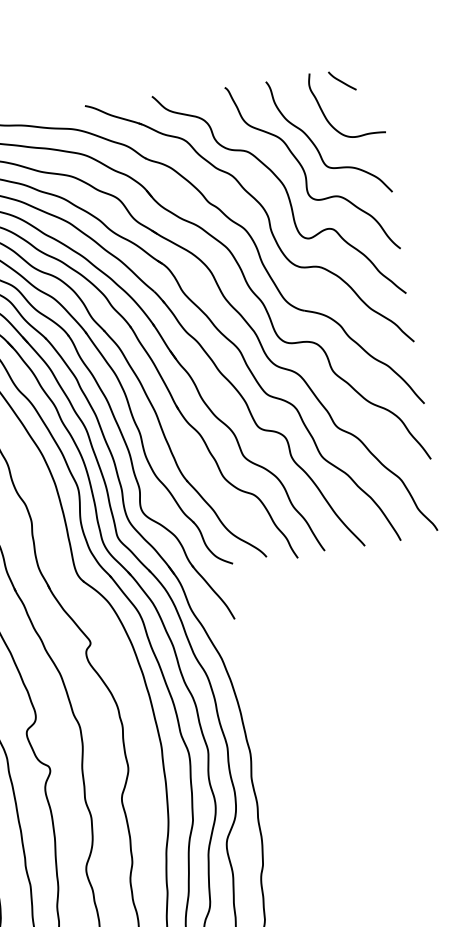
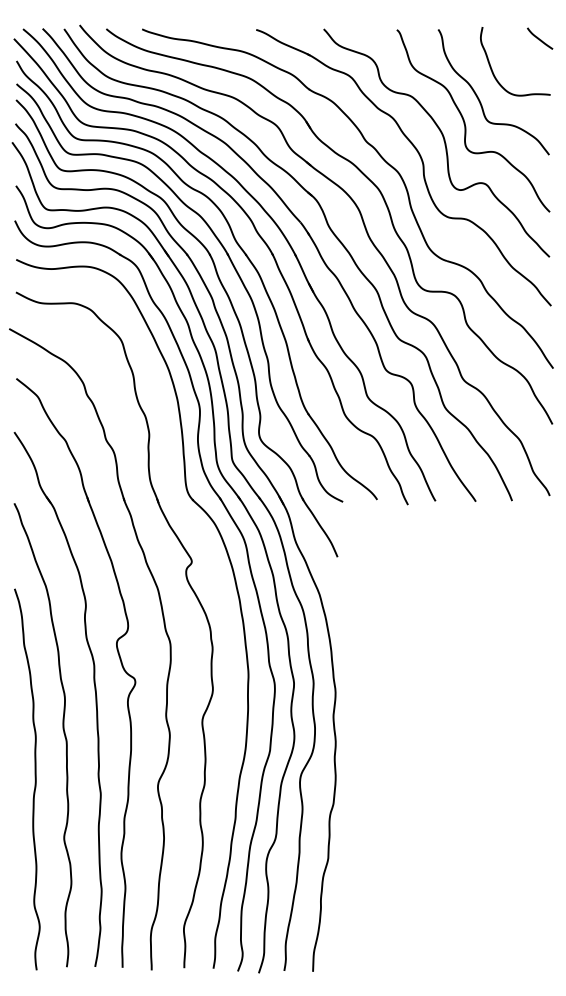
curve: (341, 80) -> (539, 38), moved

